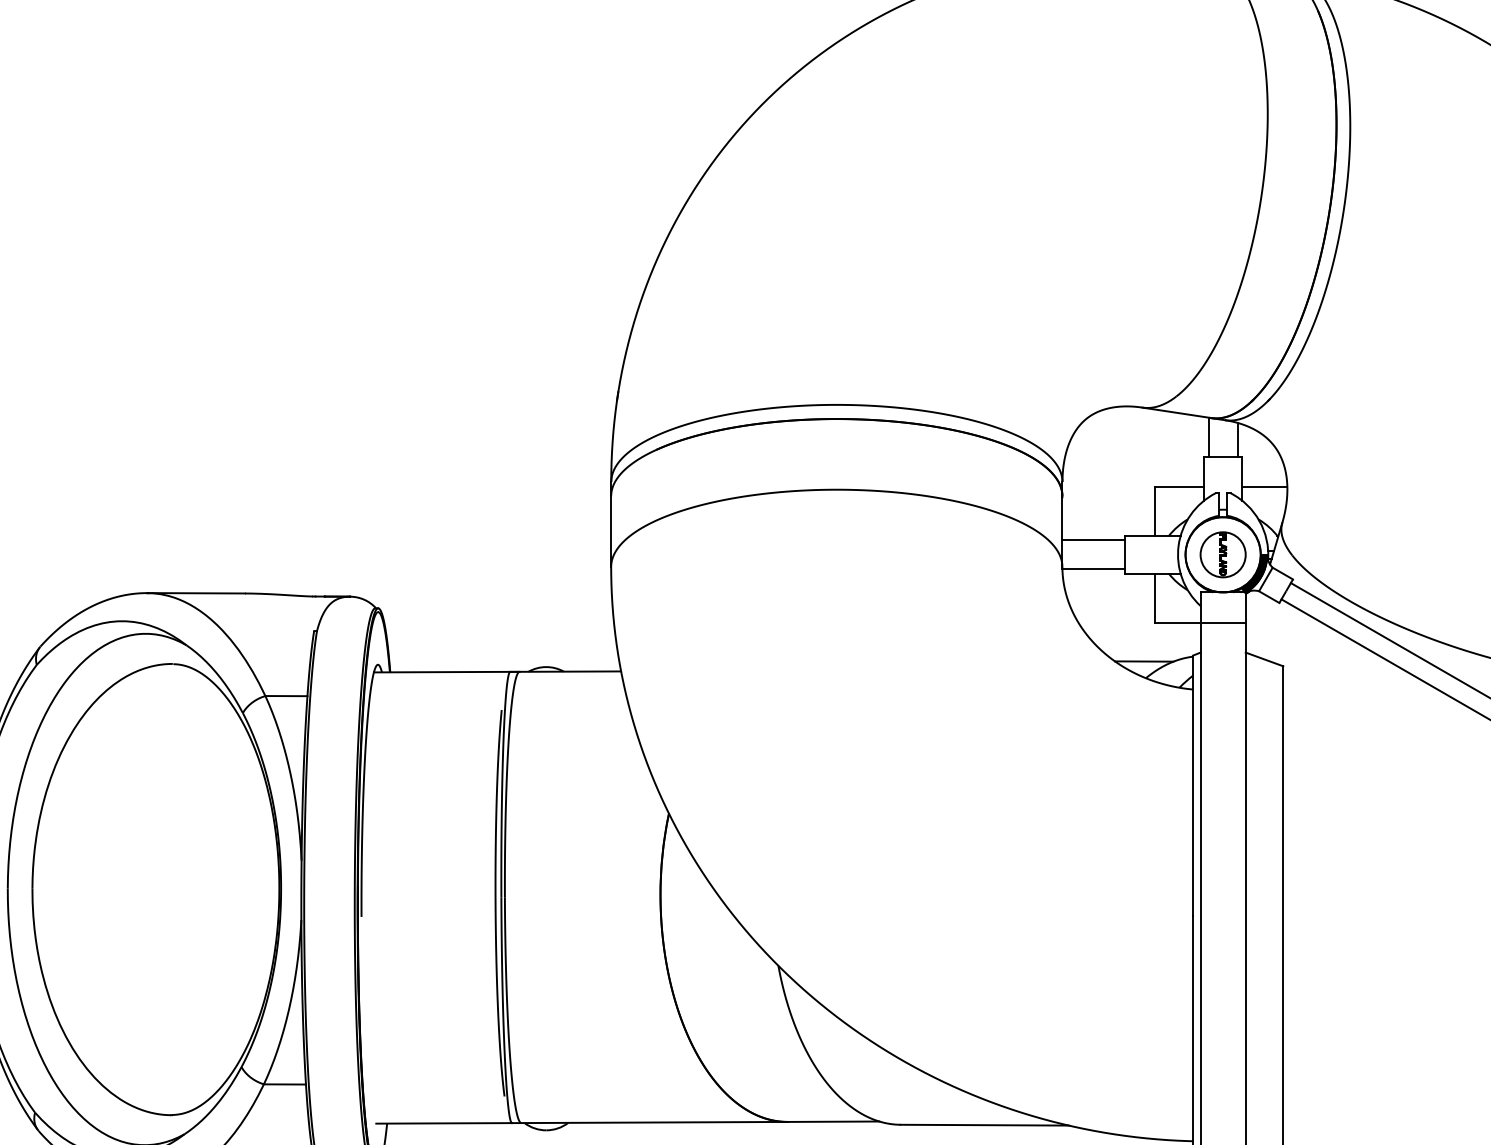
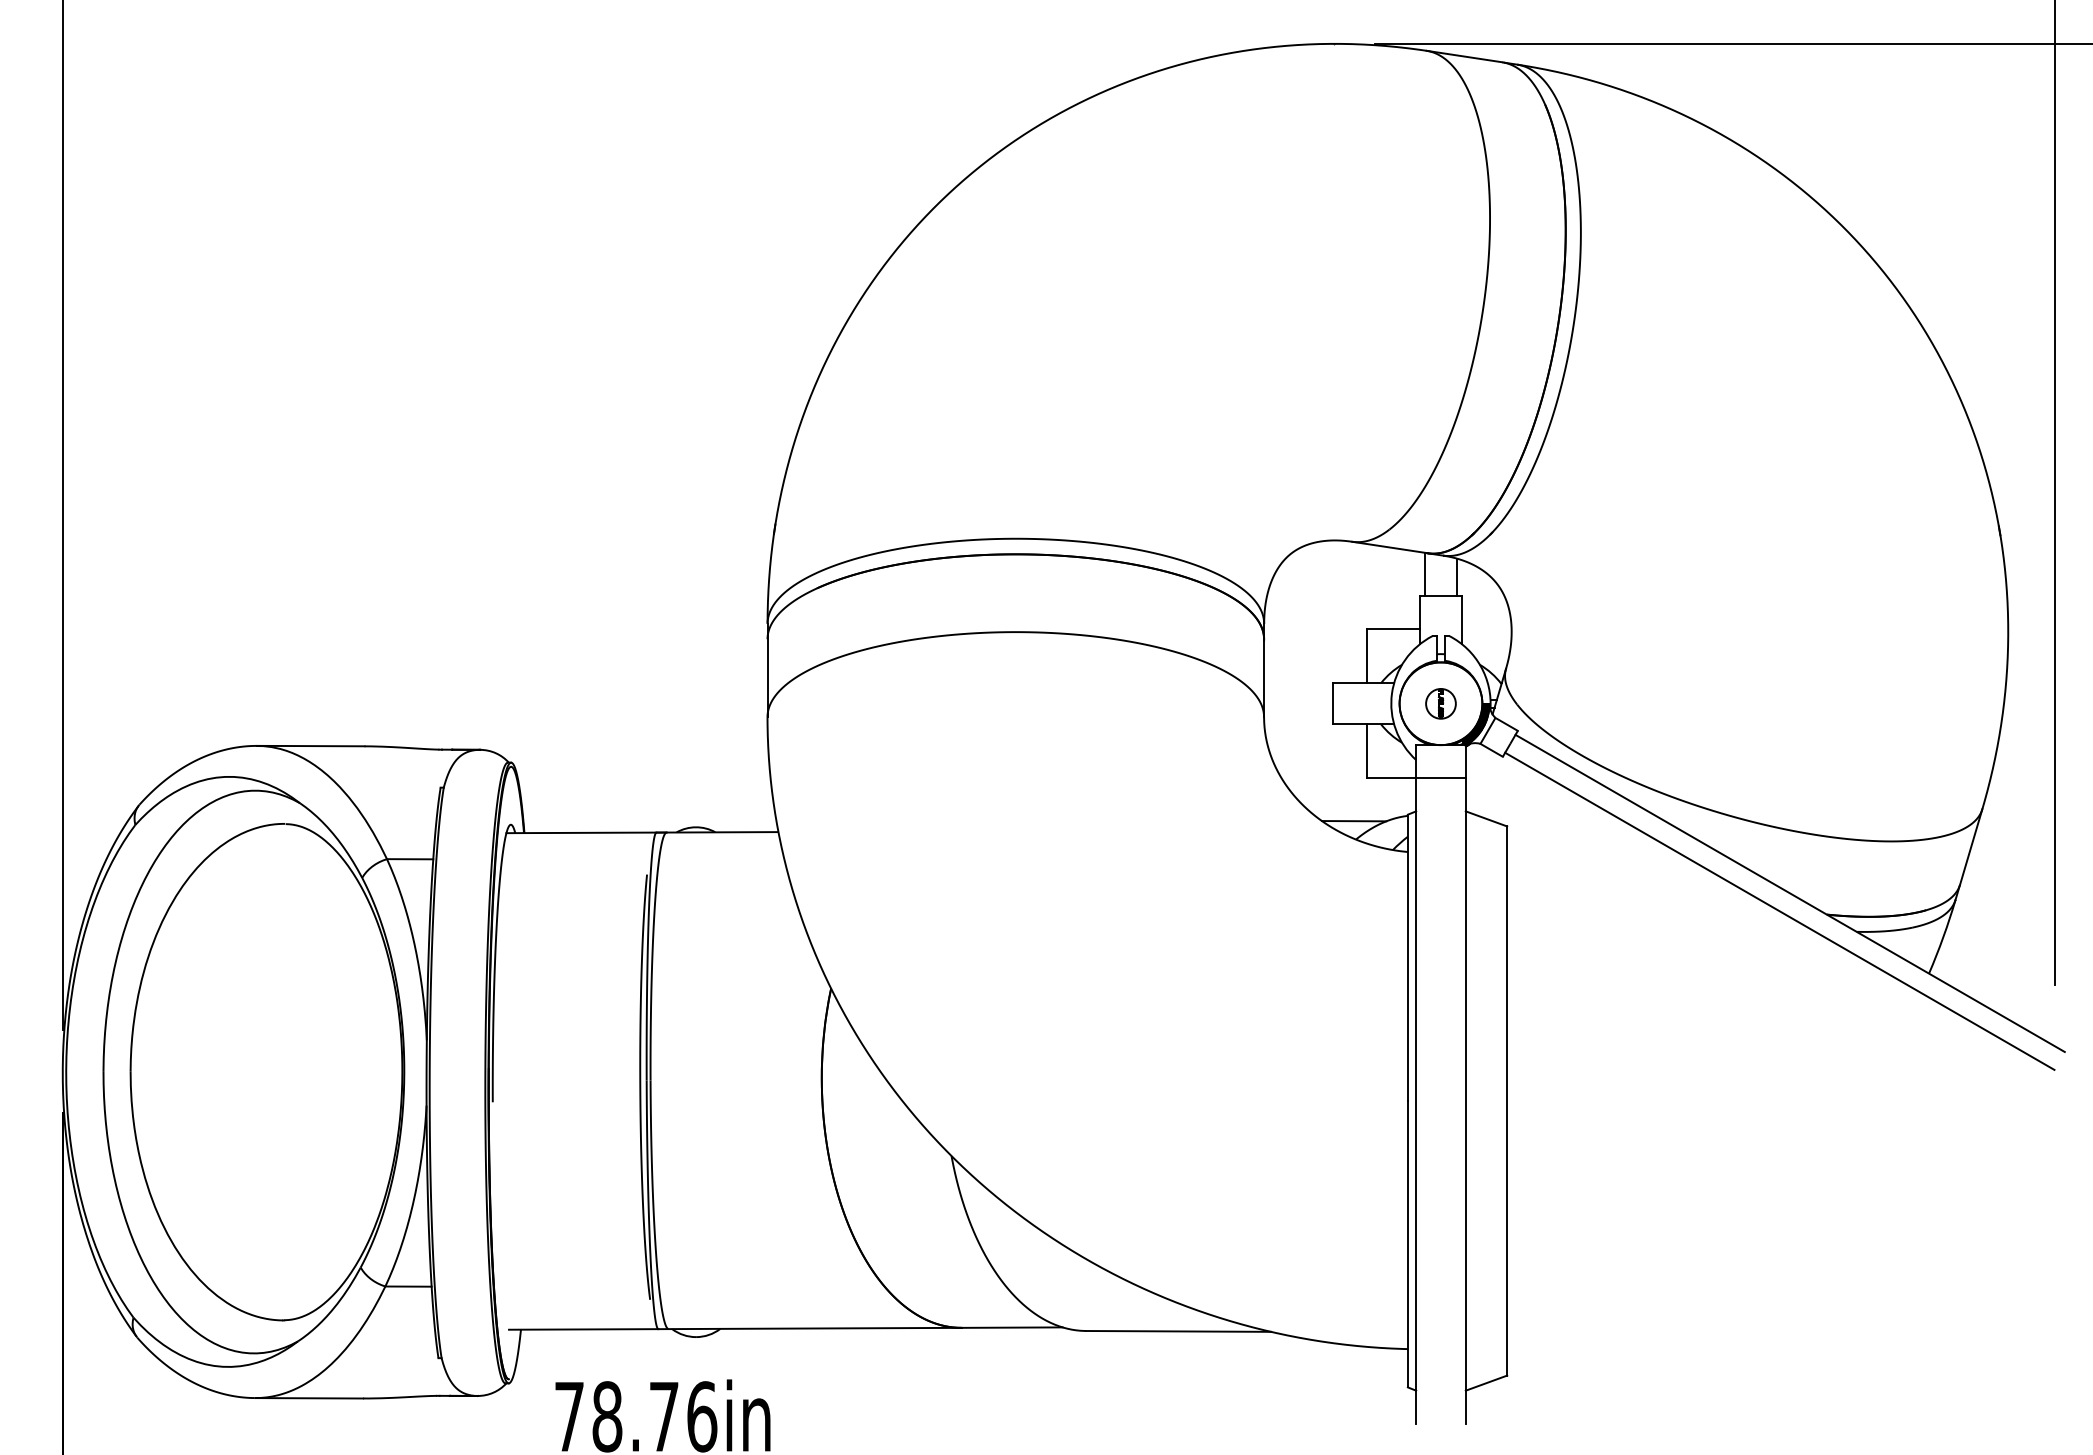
line: (1264, 487) -> (1486, 629), removed
line: (1093, 540) -> (1298, 687), removed
part: (1222, 554) -> (1440, 703), size x0.6
line: (1093, 569) -> (1298, 719), removed

